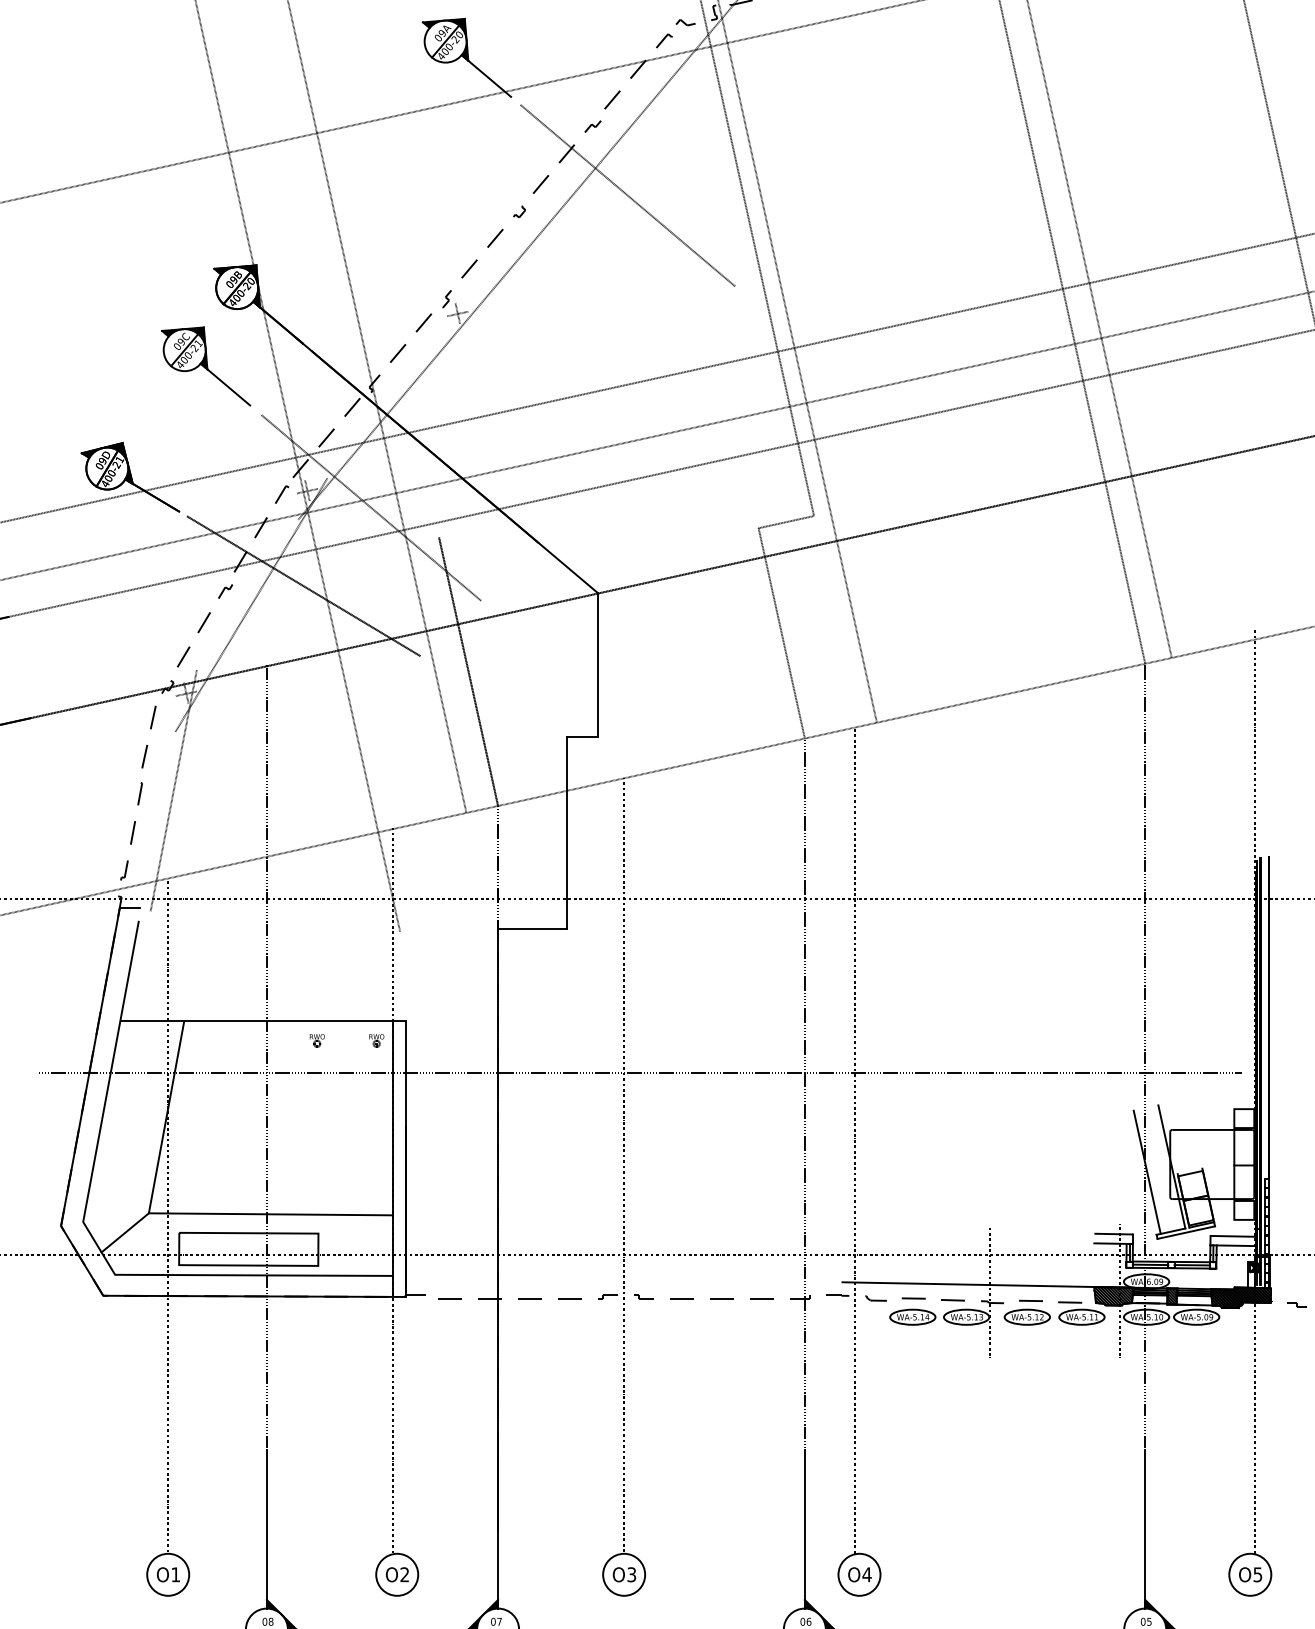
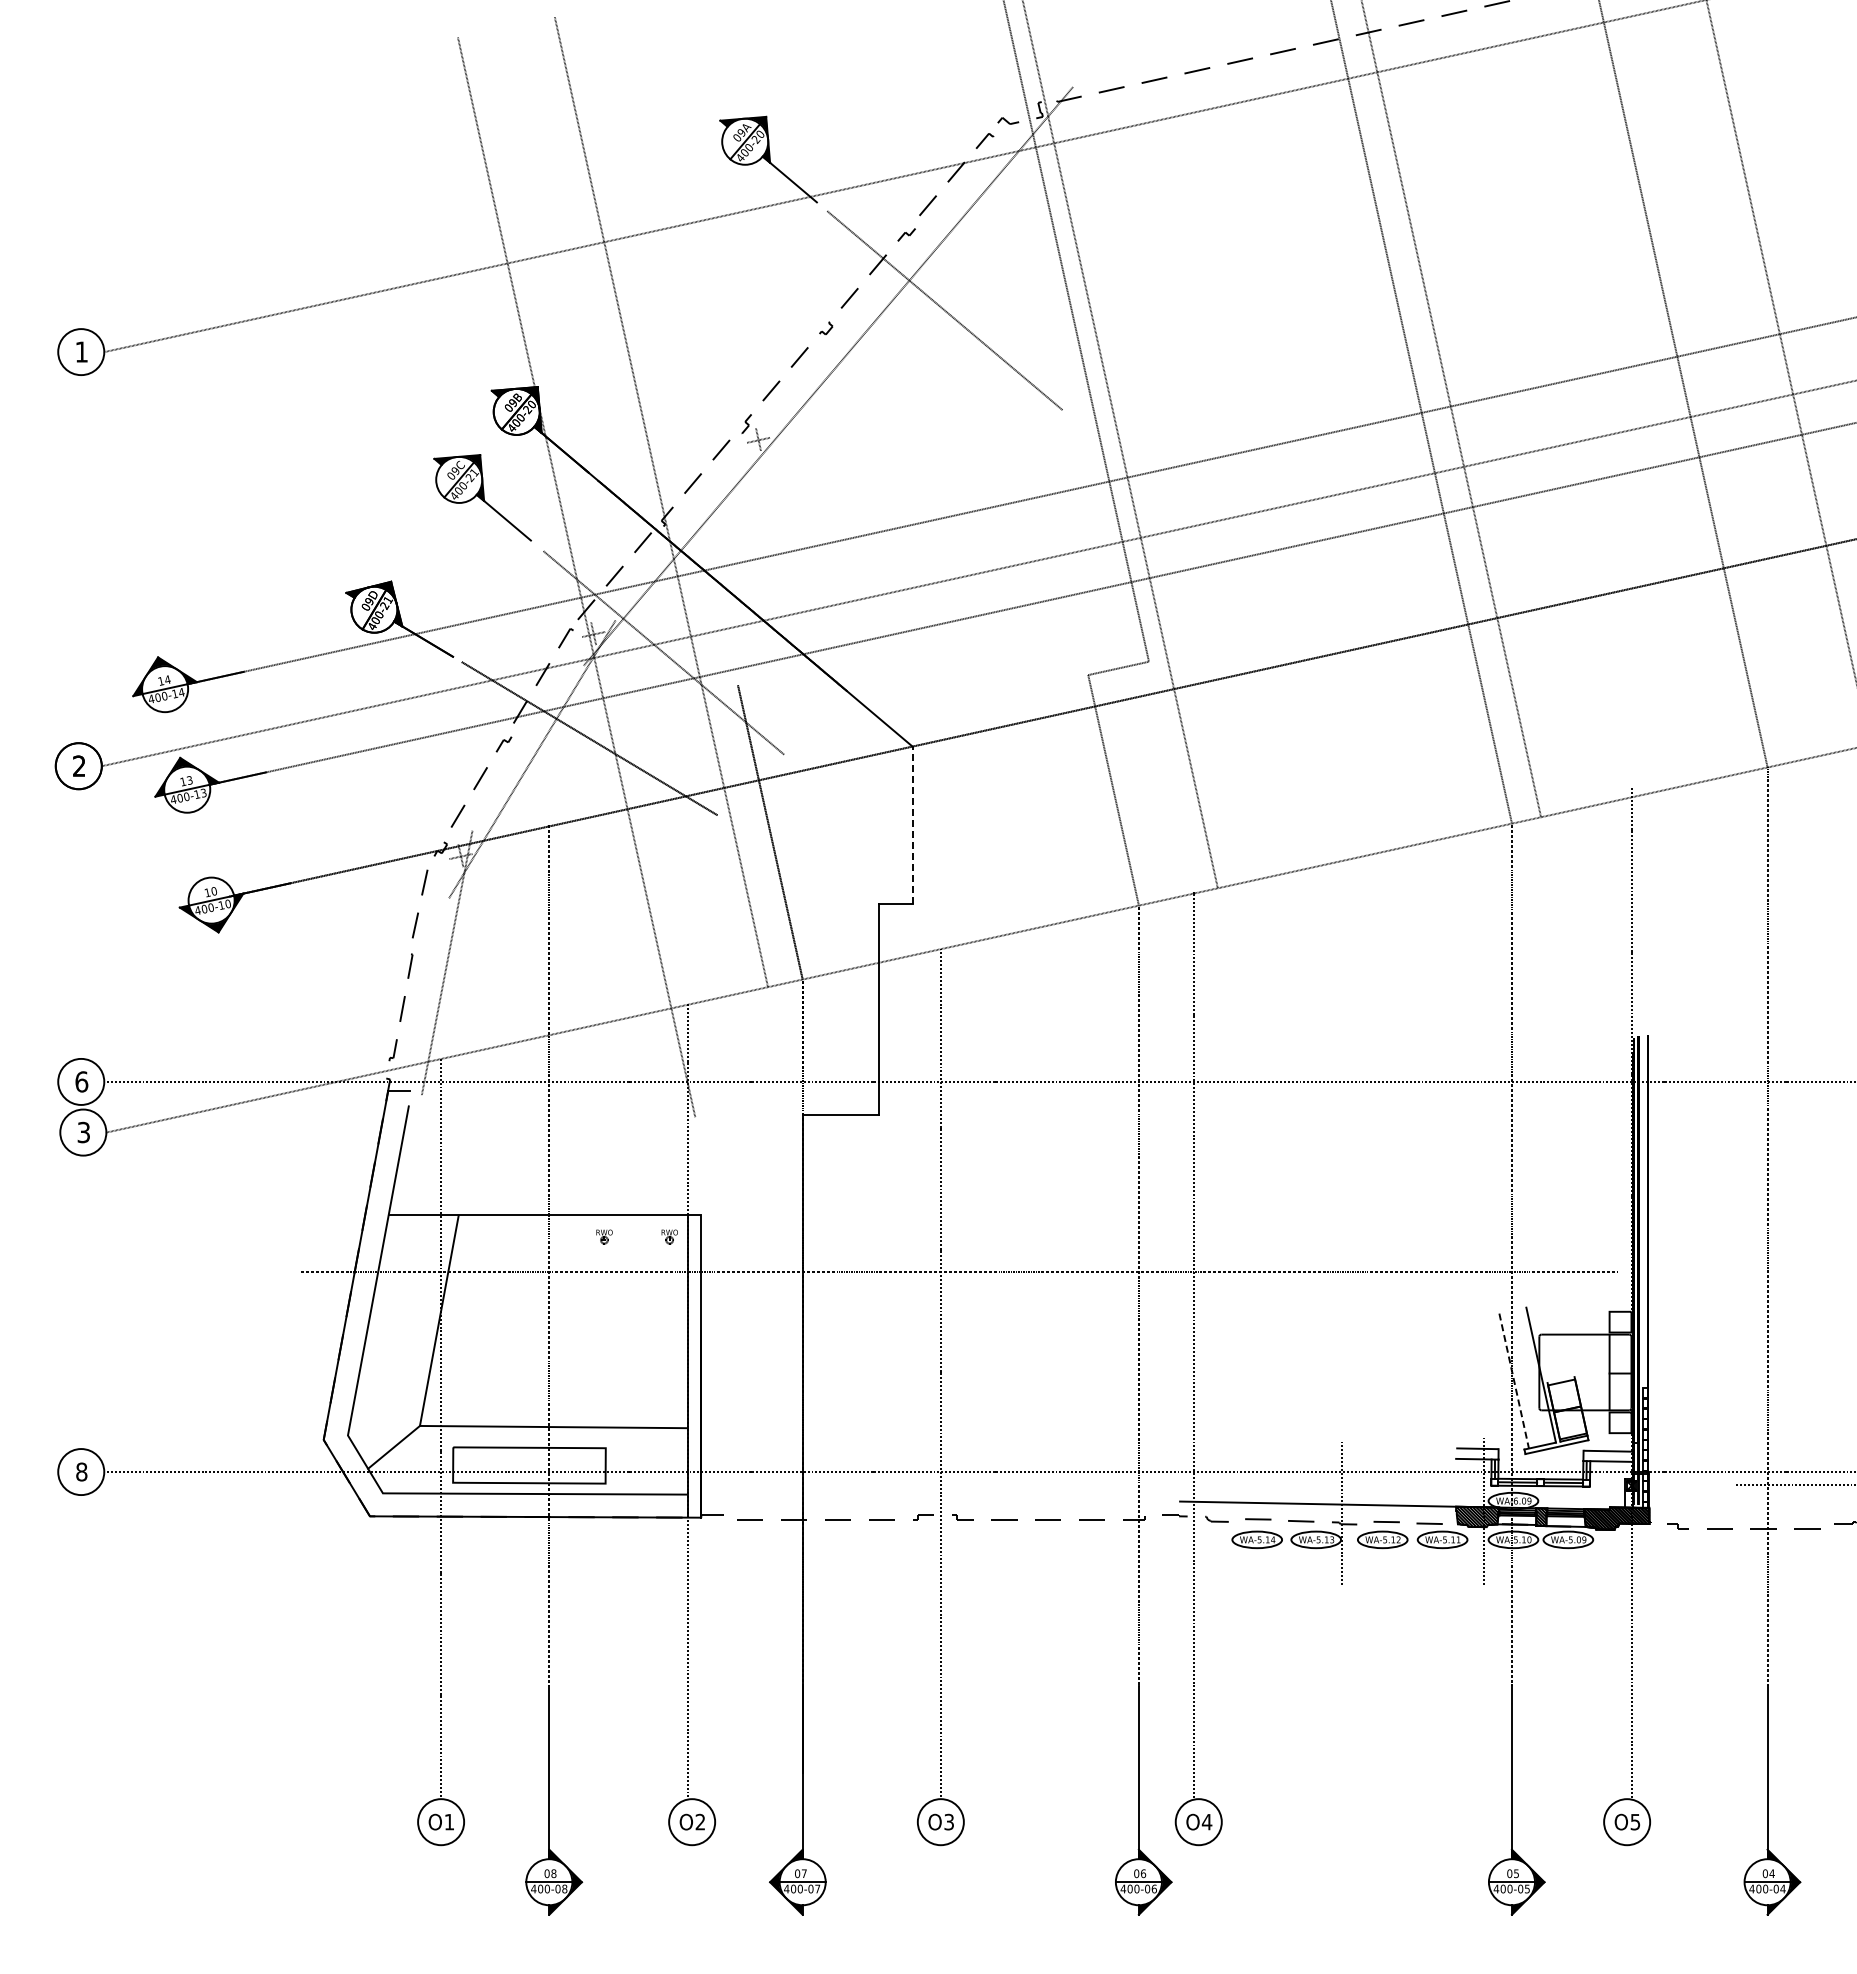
line: (598, 665) -> (912, 825), solid -> dashed
line: (1147, 1172) -> (1514, 1381), solid -> dashed

